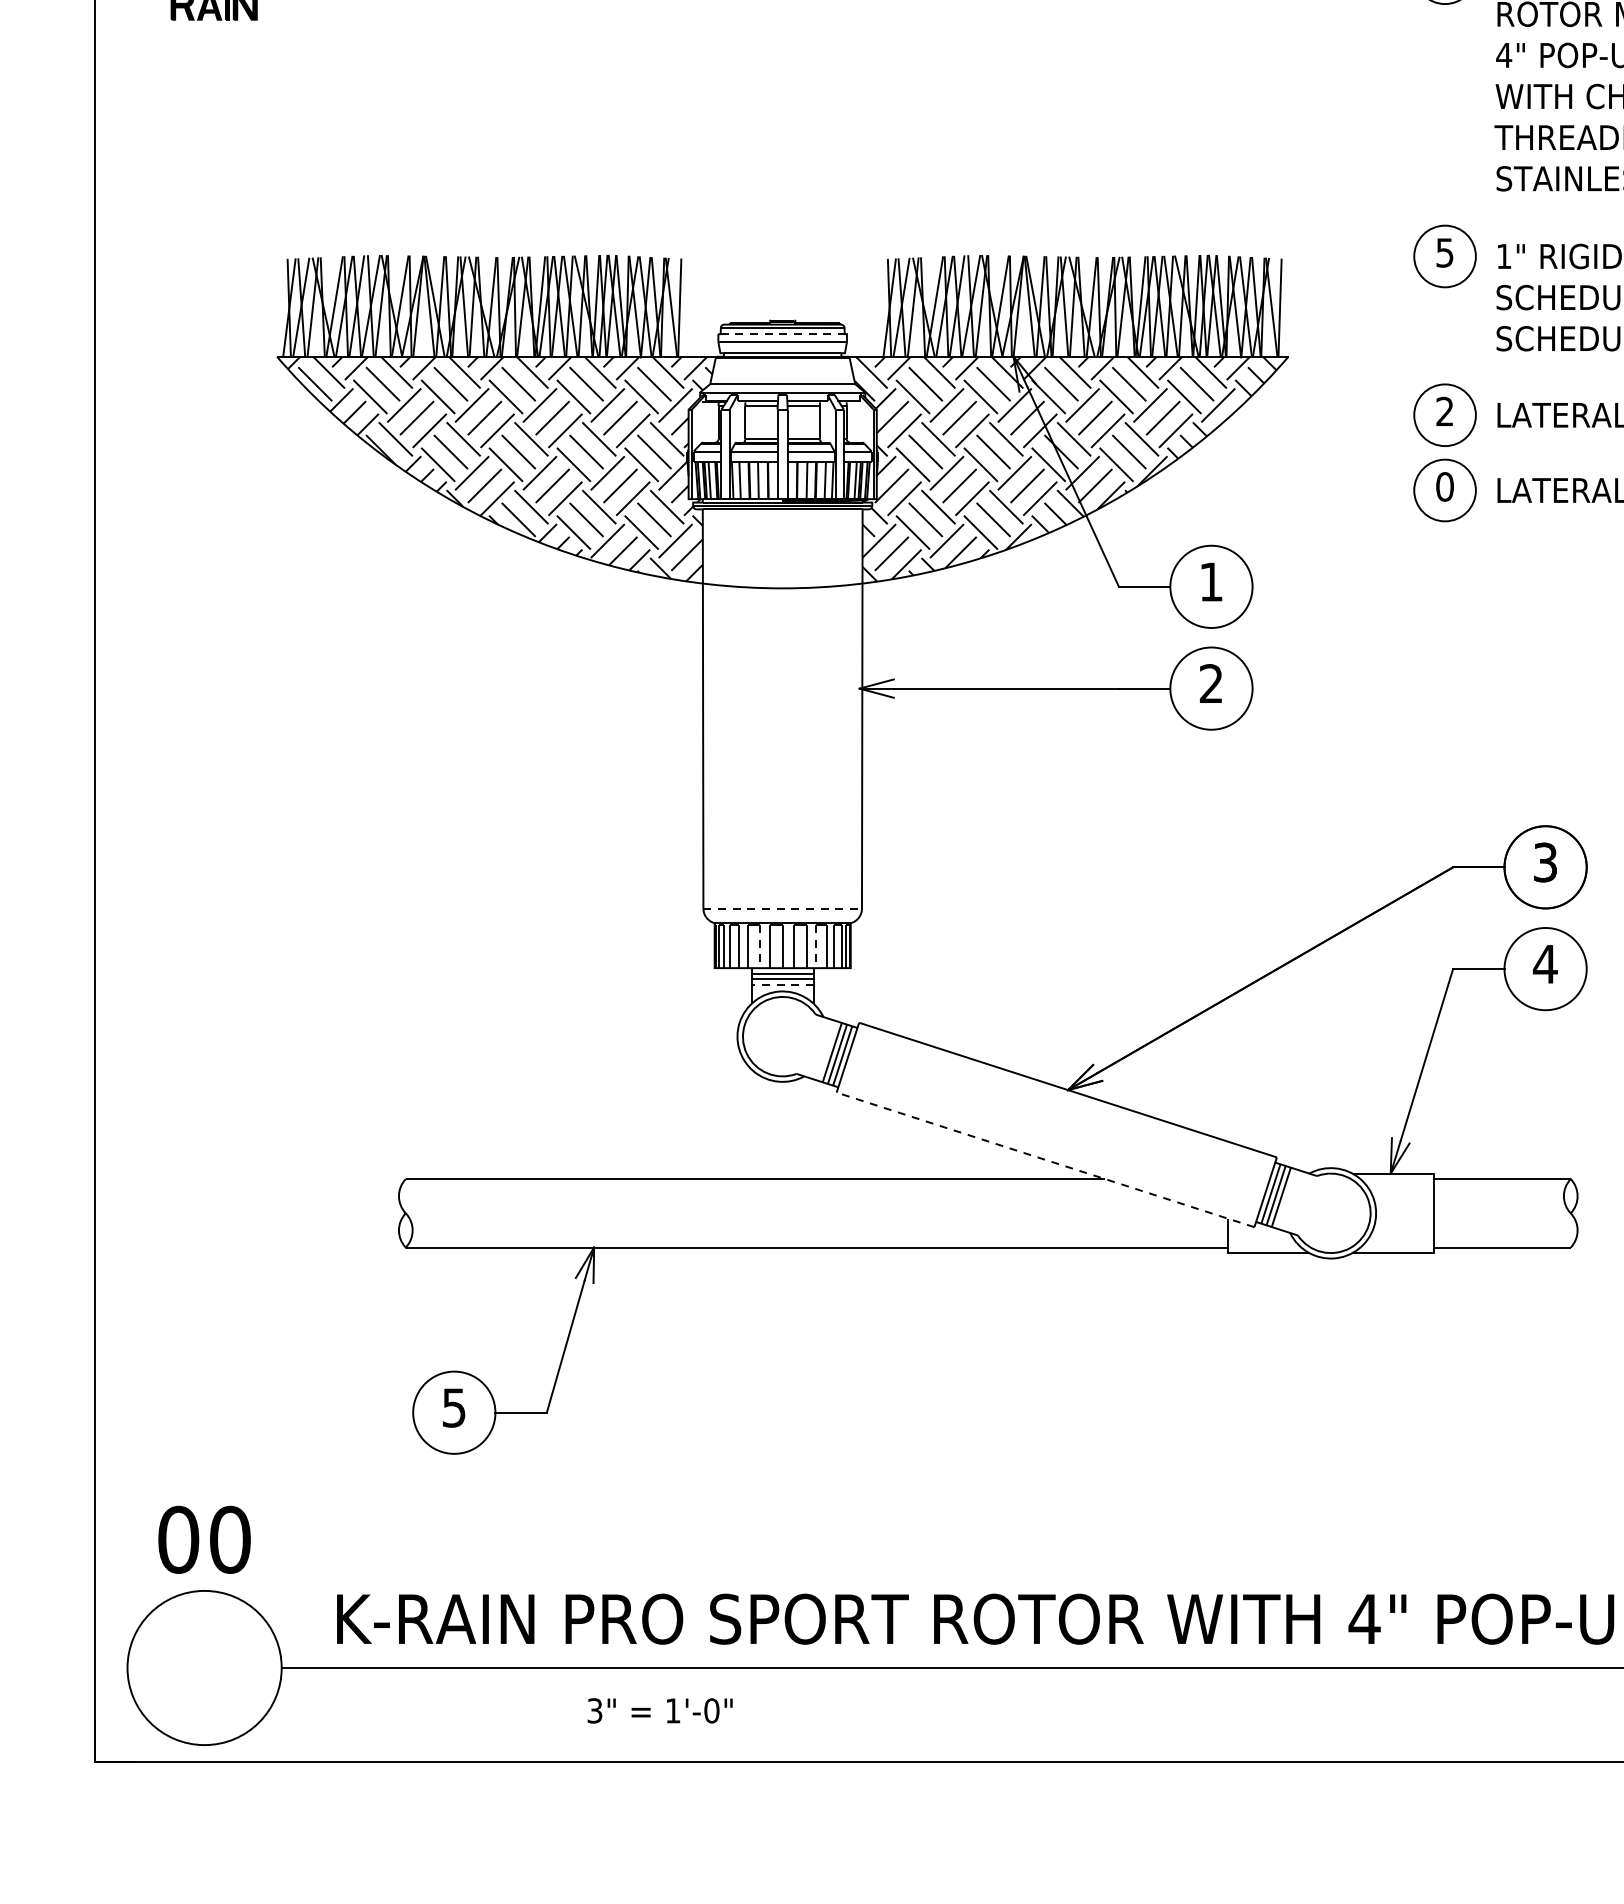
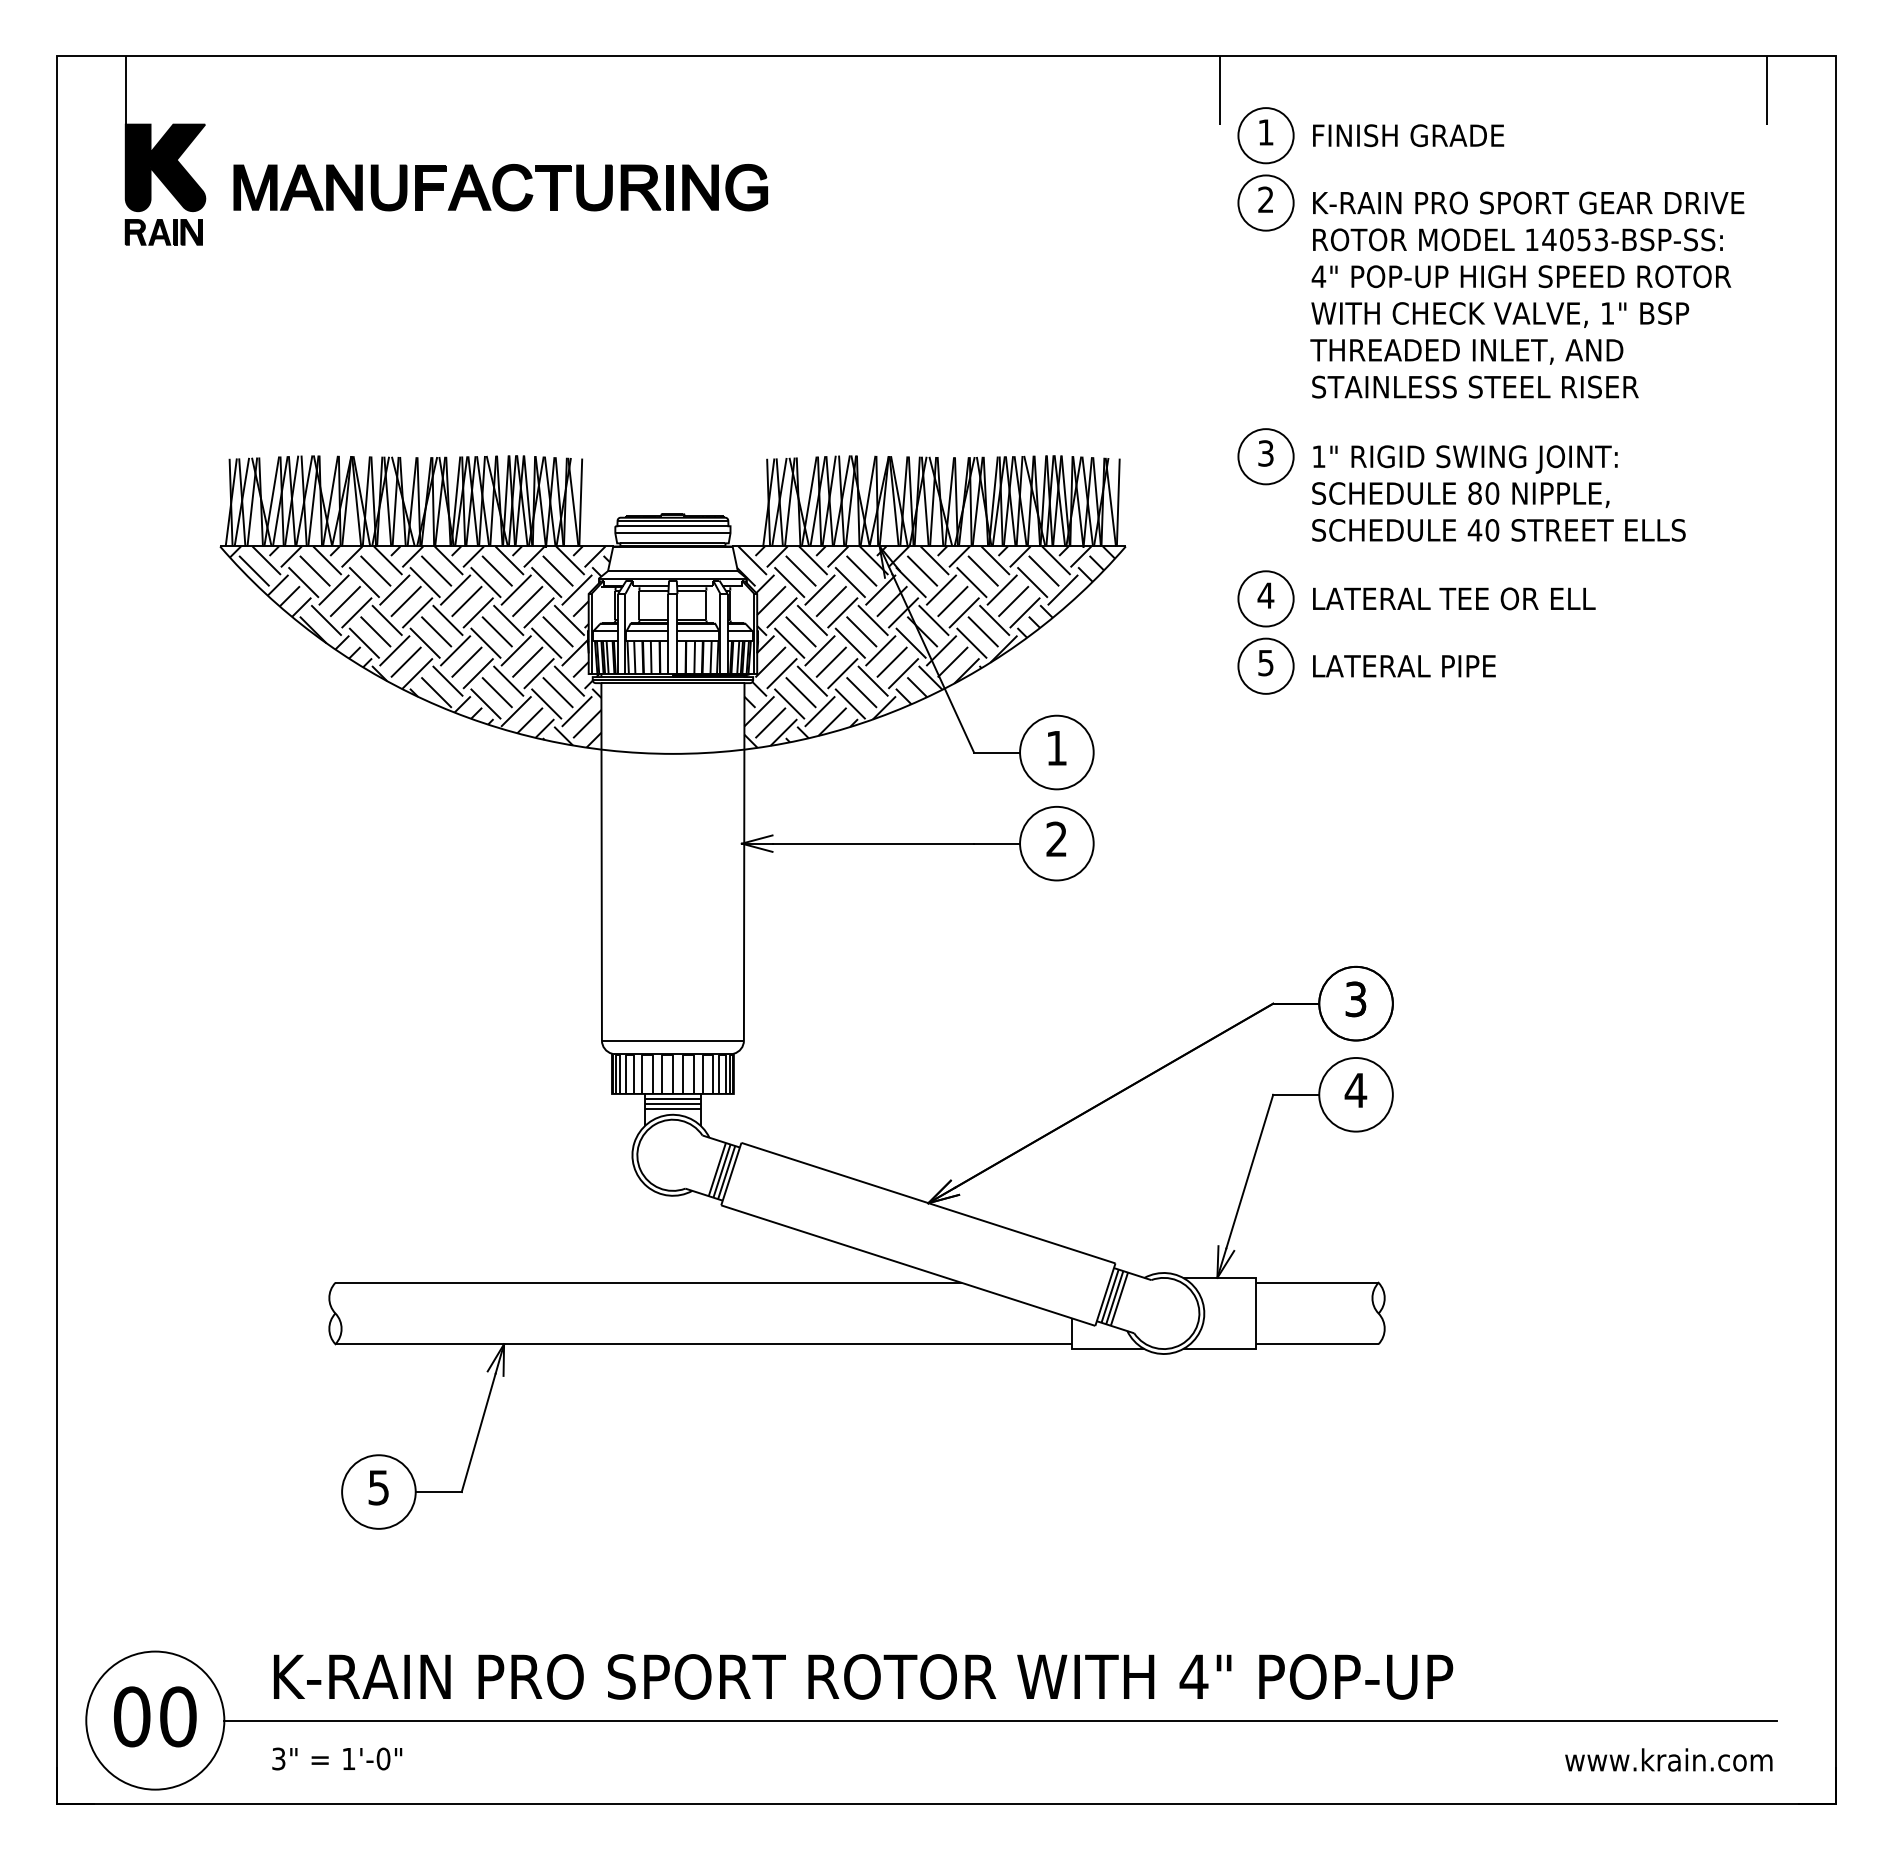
text: (1445, 252) -> (1266, 453), 5 -> 3
line: (782, 334) -> (672, 526), dashed -> solid
text: (1444, 411) -> (1265, 595), 2 -> 4
text: (1444, 486) -> (1265, 662), 0 -> 5
line: (782, 908) -> (672, 1040), dashed -> solid
line: (759, 947) -> (652, 1075), dashed -> solid
line: (815, 947) -> (702, 1075), dashed -> solid
line: (782, 984) -> (672, 1108), dashed -> solid
line: (1045, 1159) -> (908, 1265), dashed -> solid
text: (204, 1539) -> (155, 1716), moved
text: (660, 1710) -> (337, 1758), moved

